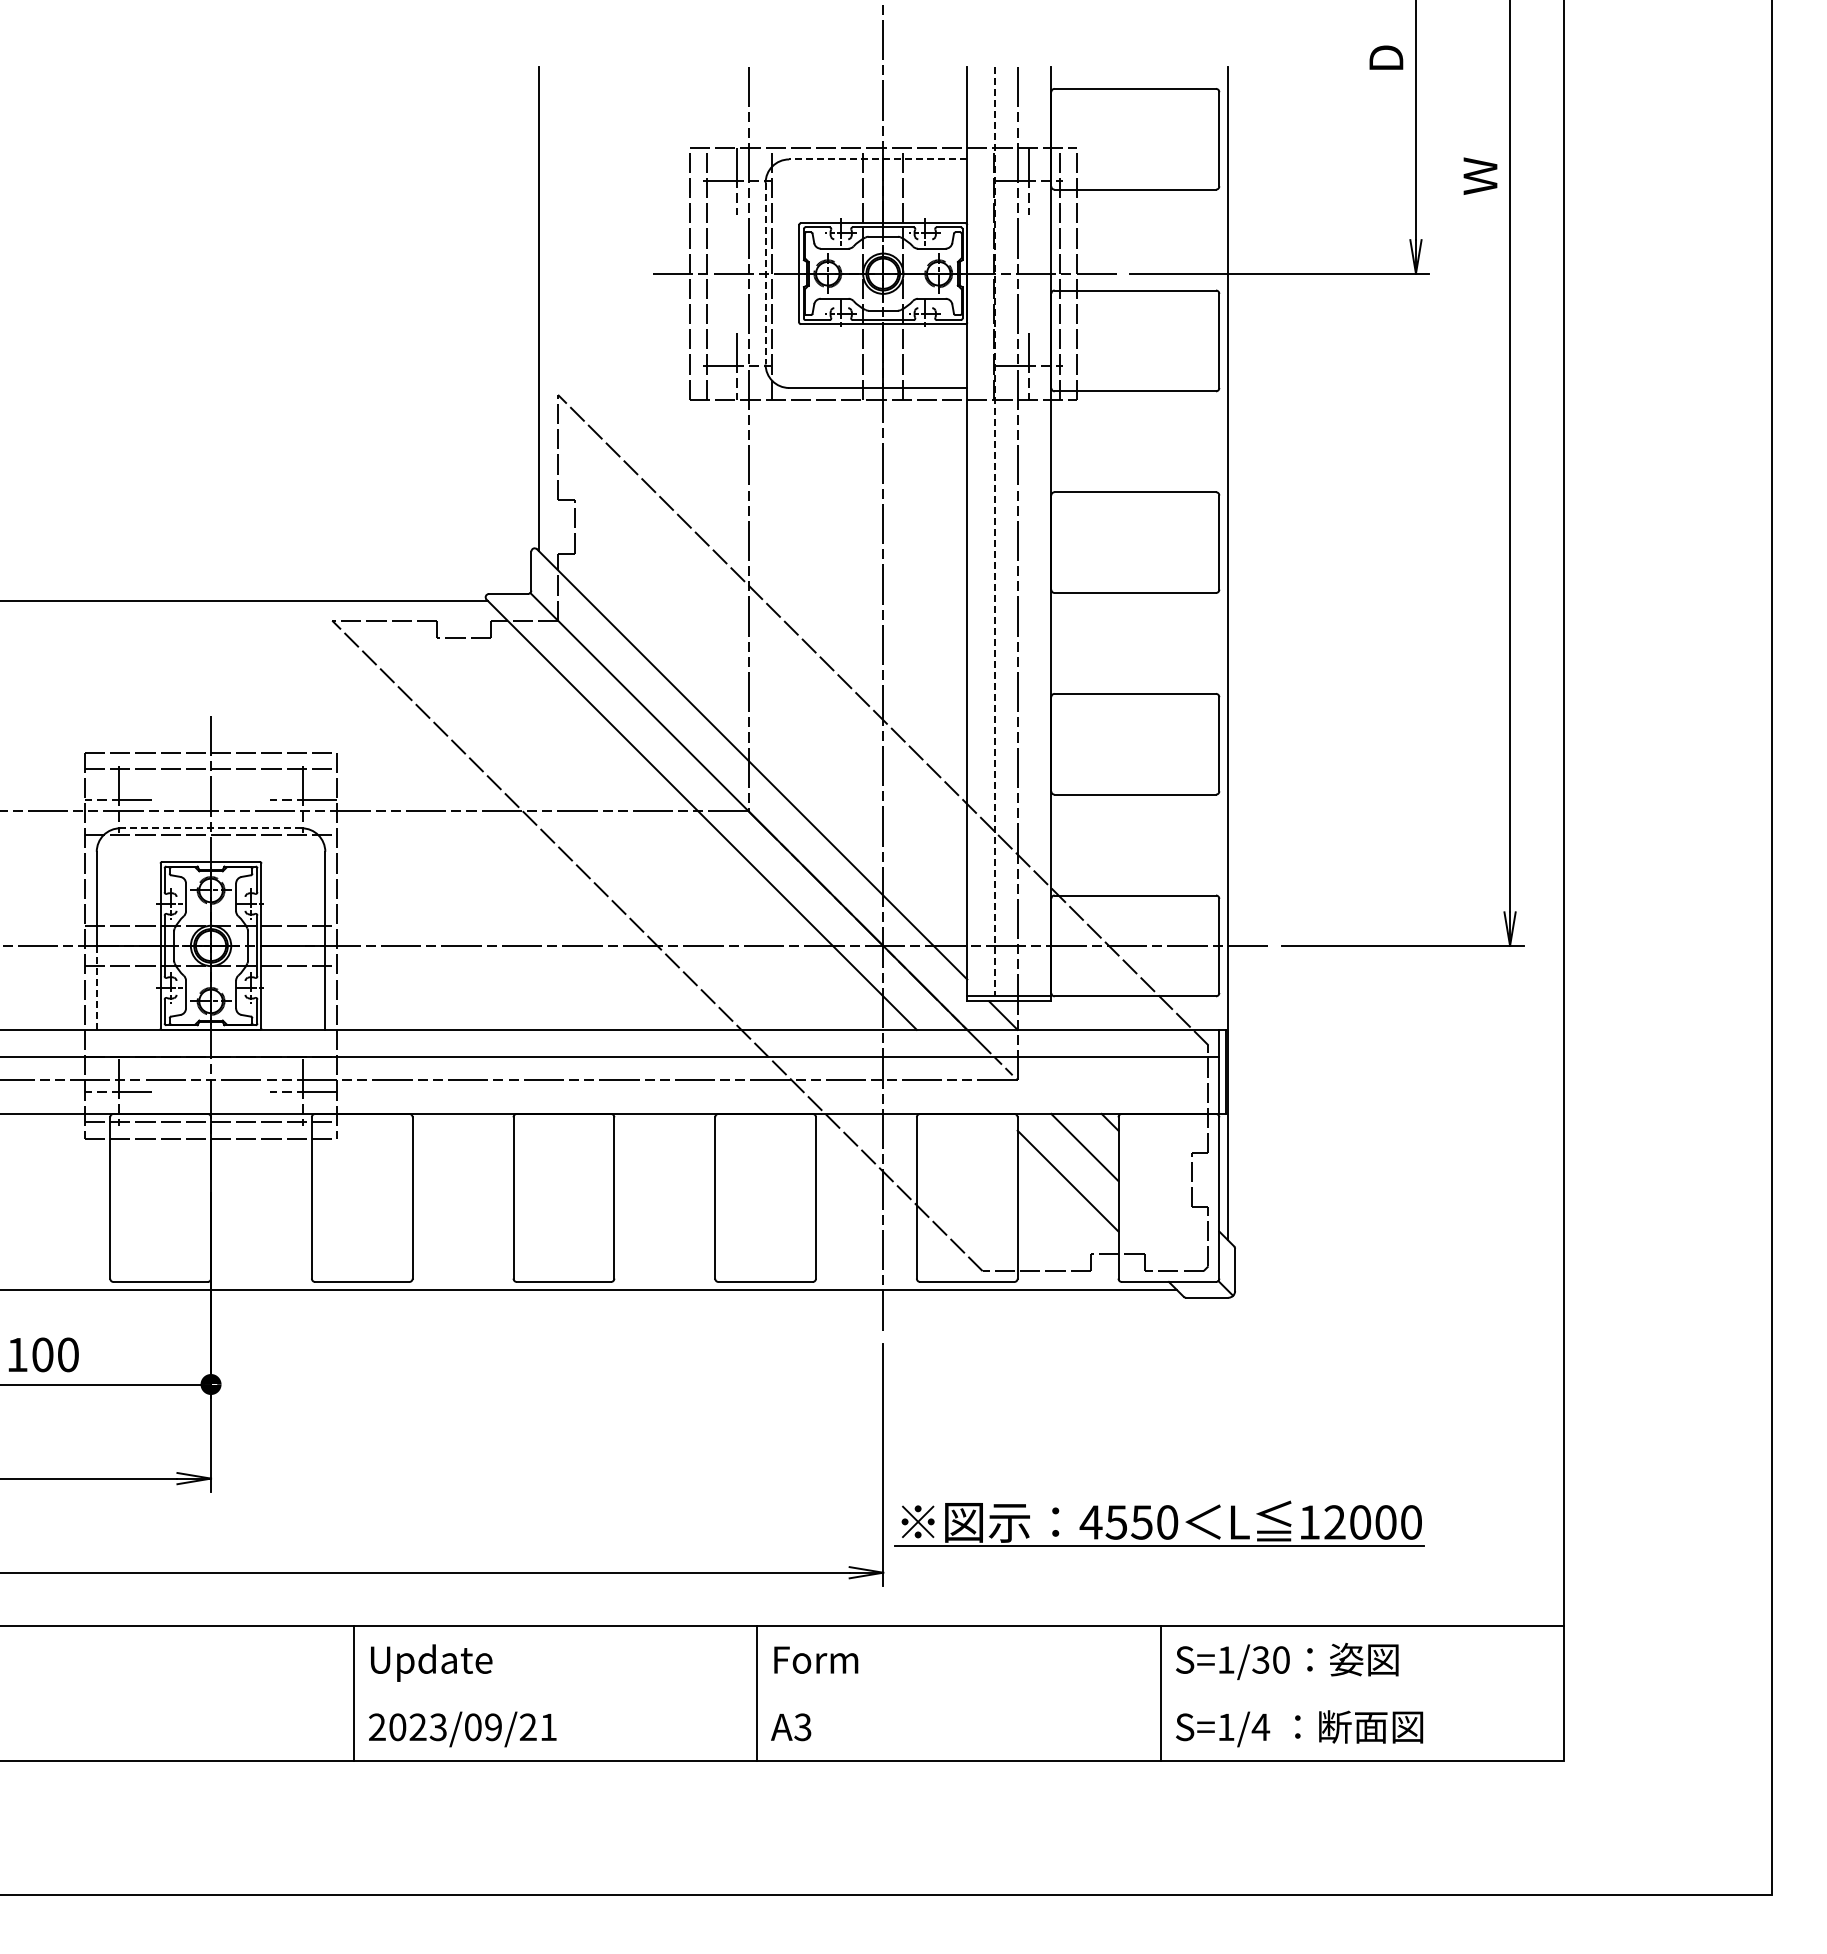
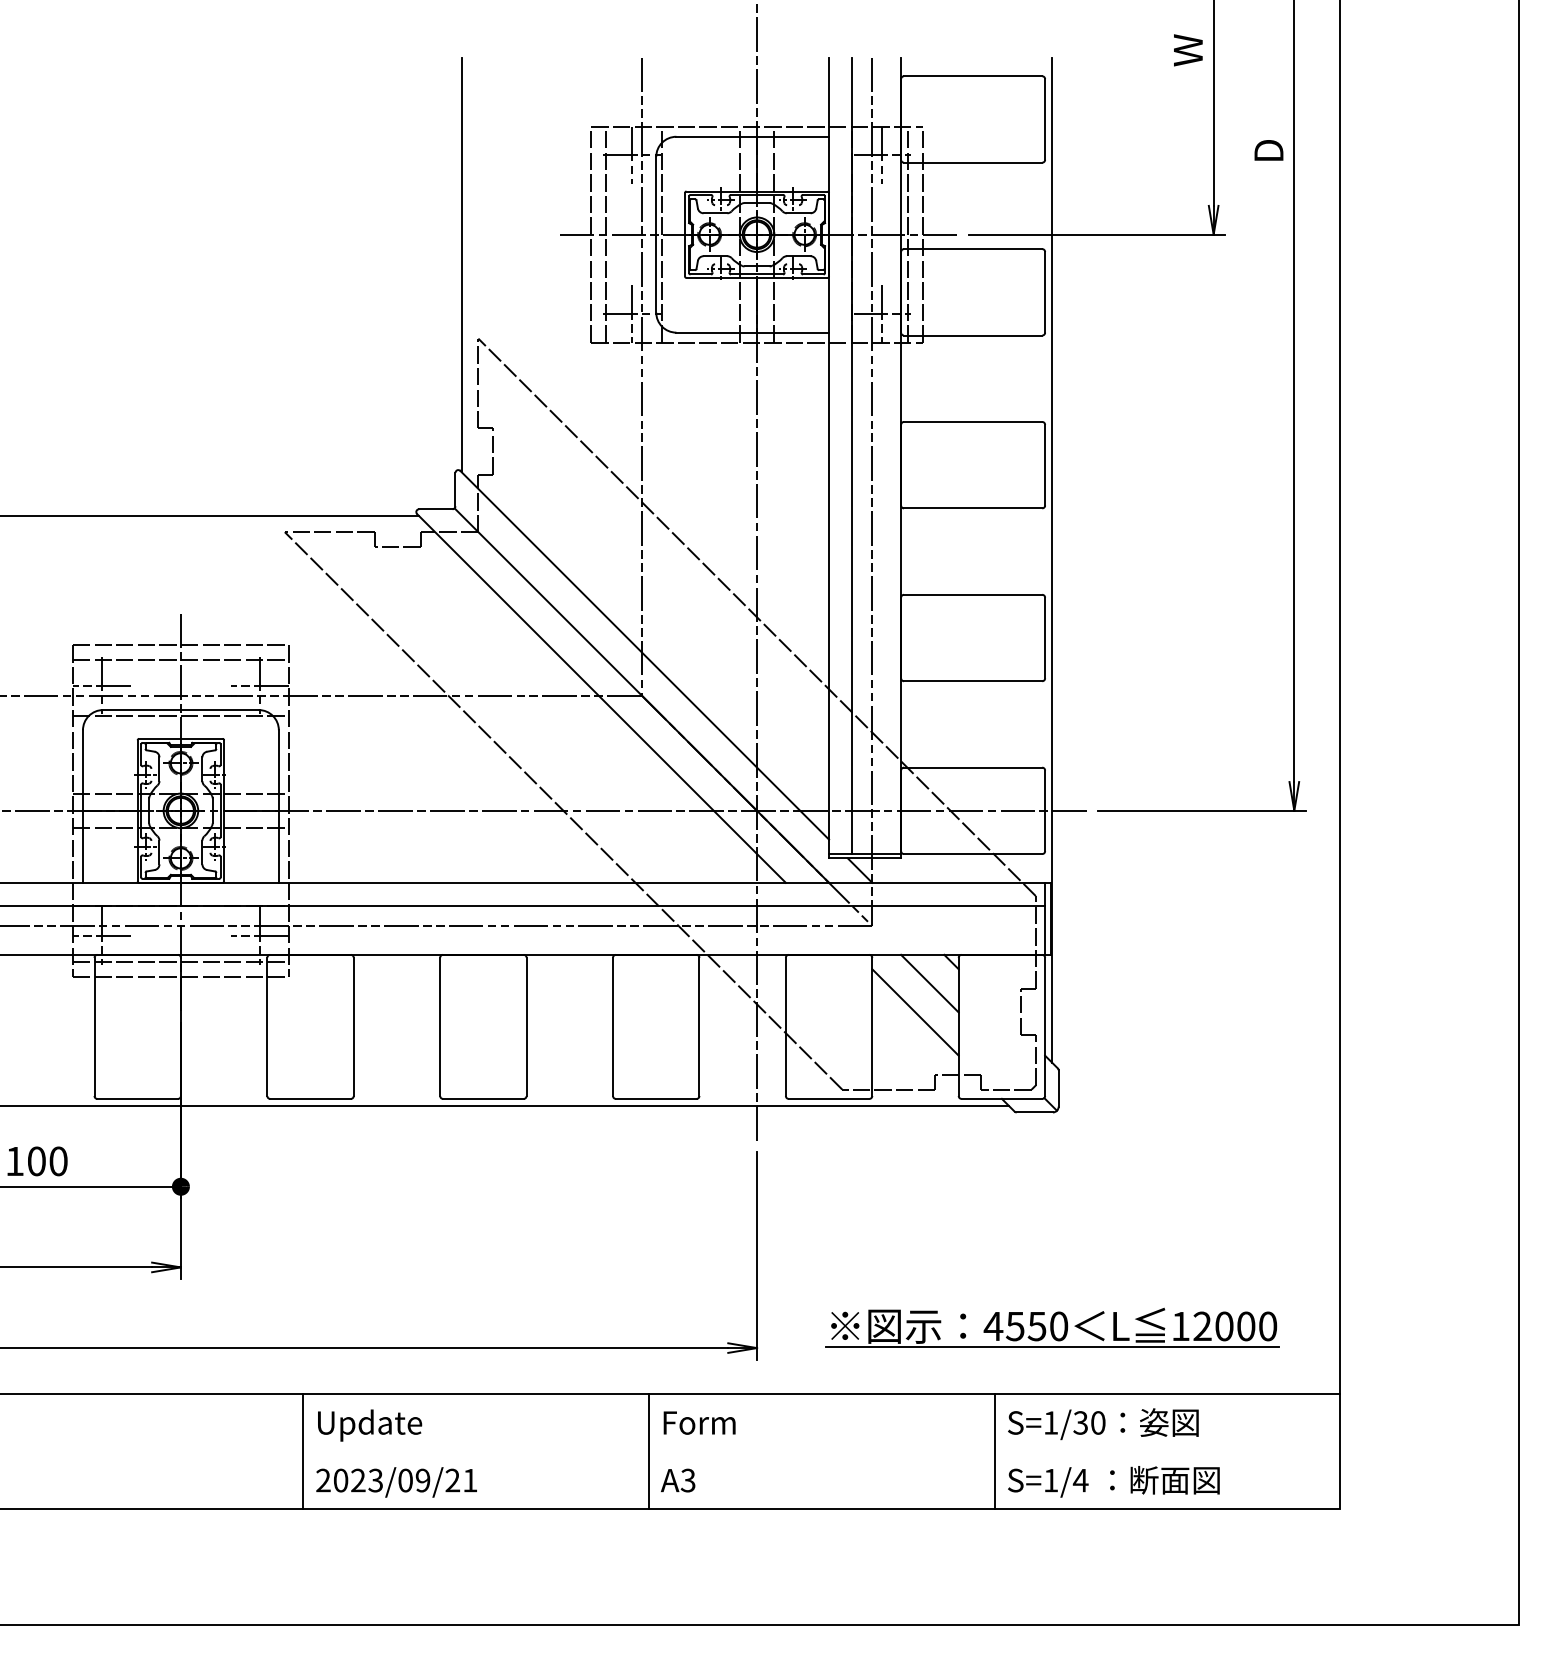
text: (1386, 58) -> (1188, 50), D -> W
line: (877, 159) -> (752, 136), dashed -> solid
text: (1480, 175) -> (1268, 150), W -> D
line: (765, 273) -> (656, 234), dashed -> solid
line: (994, 531) -> (852, 455), dashed -> solid
line: (211, 828) -> (181, 710), dashed -> solid
line: (96, 987) -> (82, 846), dashed -> solid
part: (1159, 1523) -> (1052, 1327), moved

